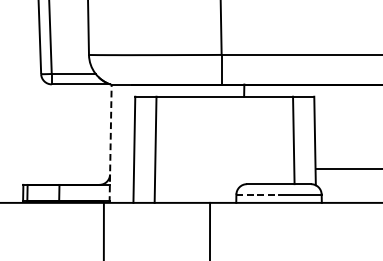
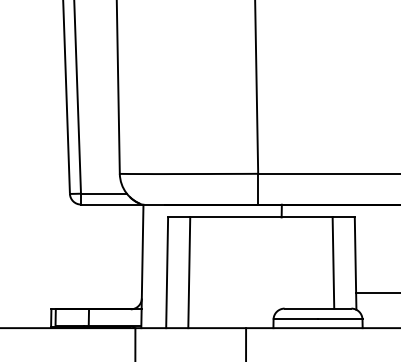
line: (110, 143) -> (142, 266), dashed -> solid
line: (258, 194) -> (296, 319), dashed -> solid

